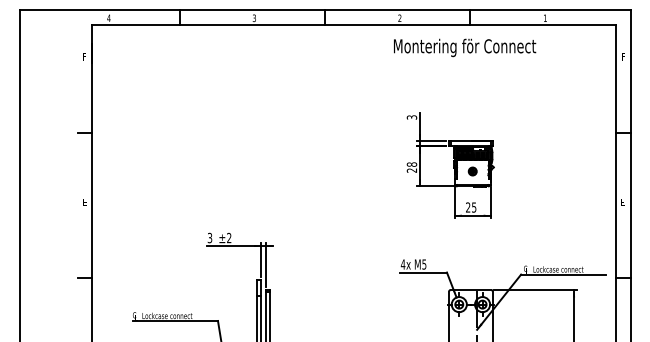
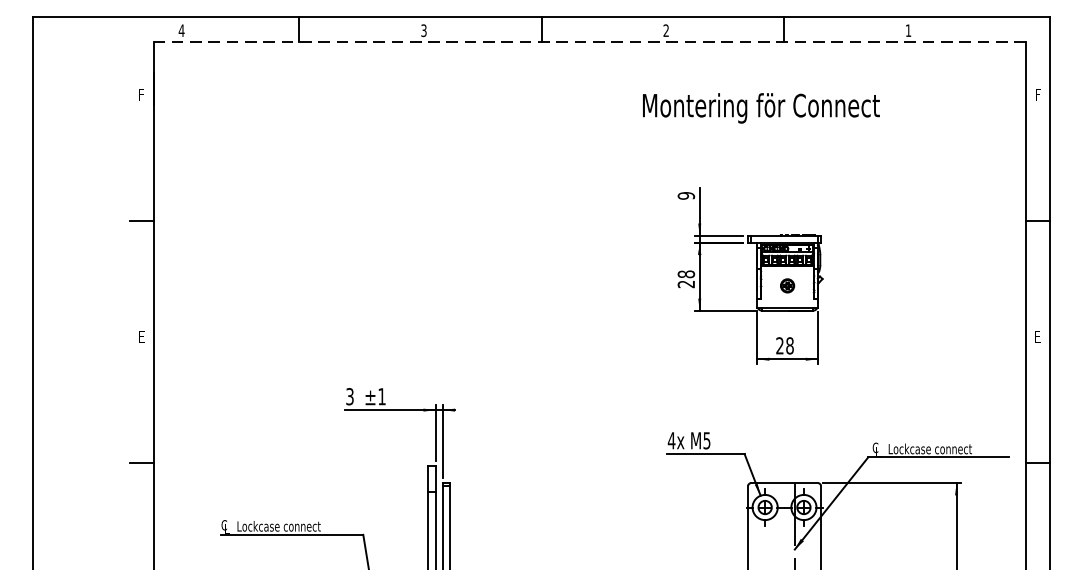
line: (354, 24) -> (590, 41), solid -> dashed
text: (465, 47) -> (762, 107), moved
text: (411, 117) -> (685, 195), 3 -> 9
text: (474, 207) -> (790, 345), 25 -> 28
text: (229, 237) -> (382, 395), ±2 -> ±1

